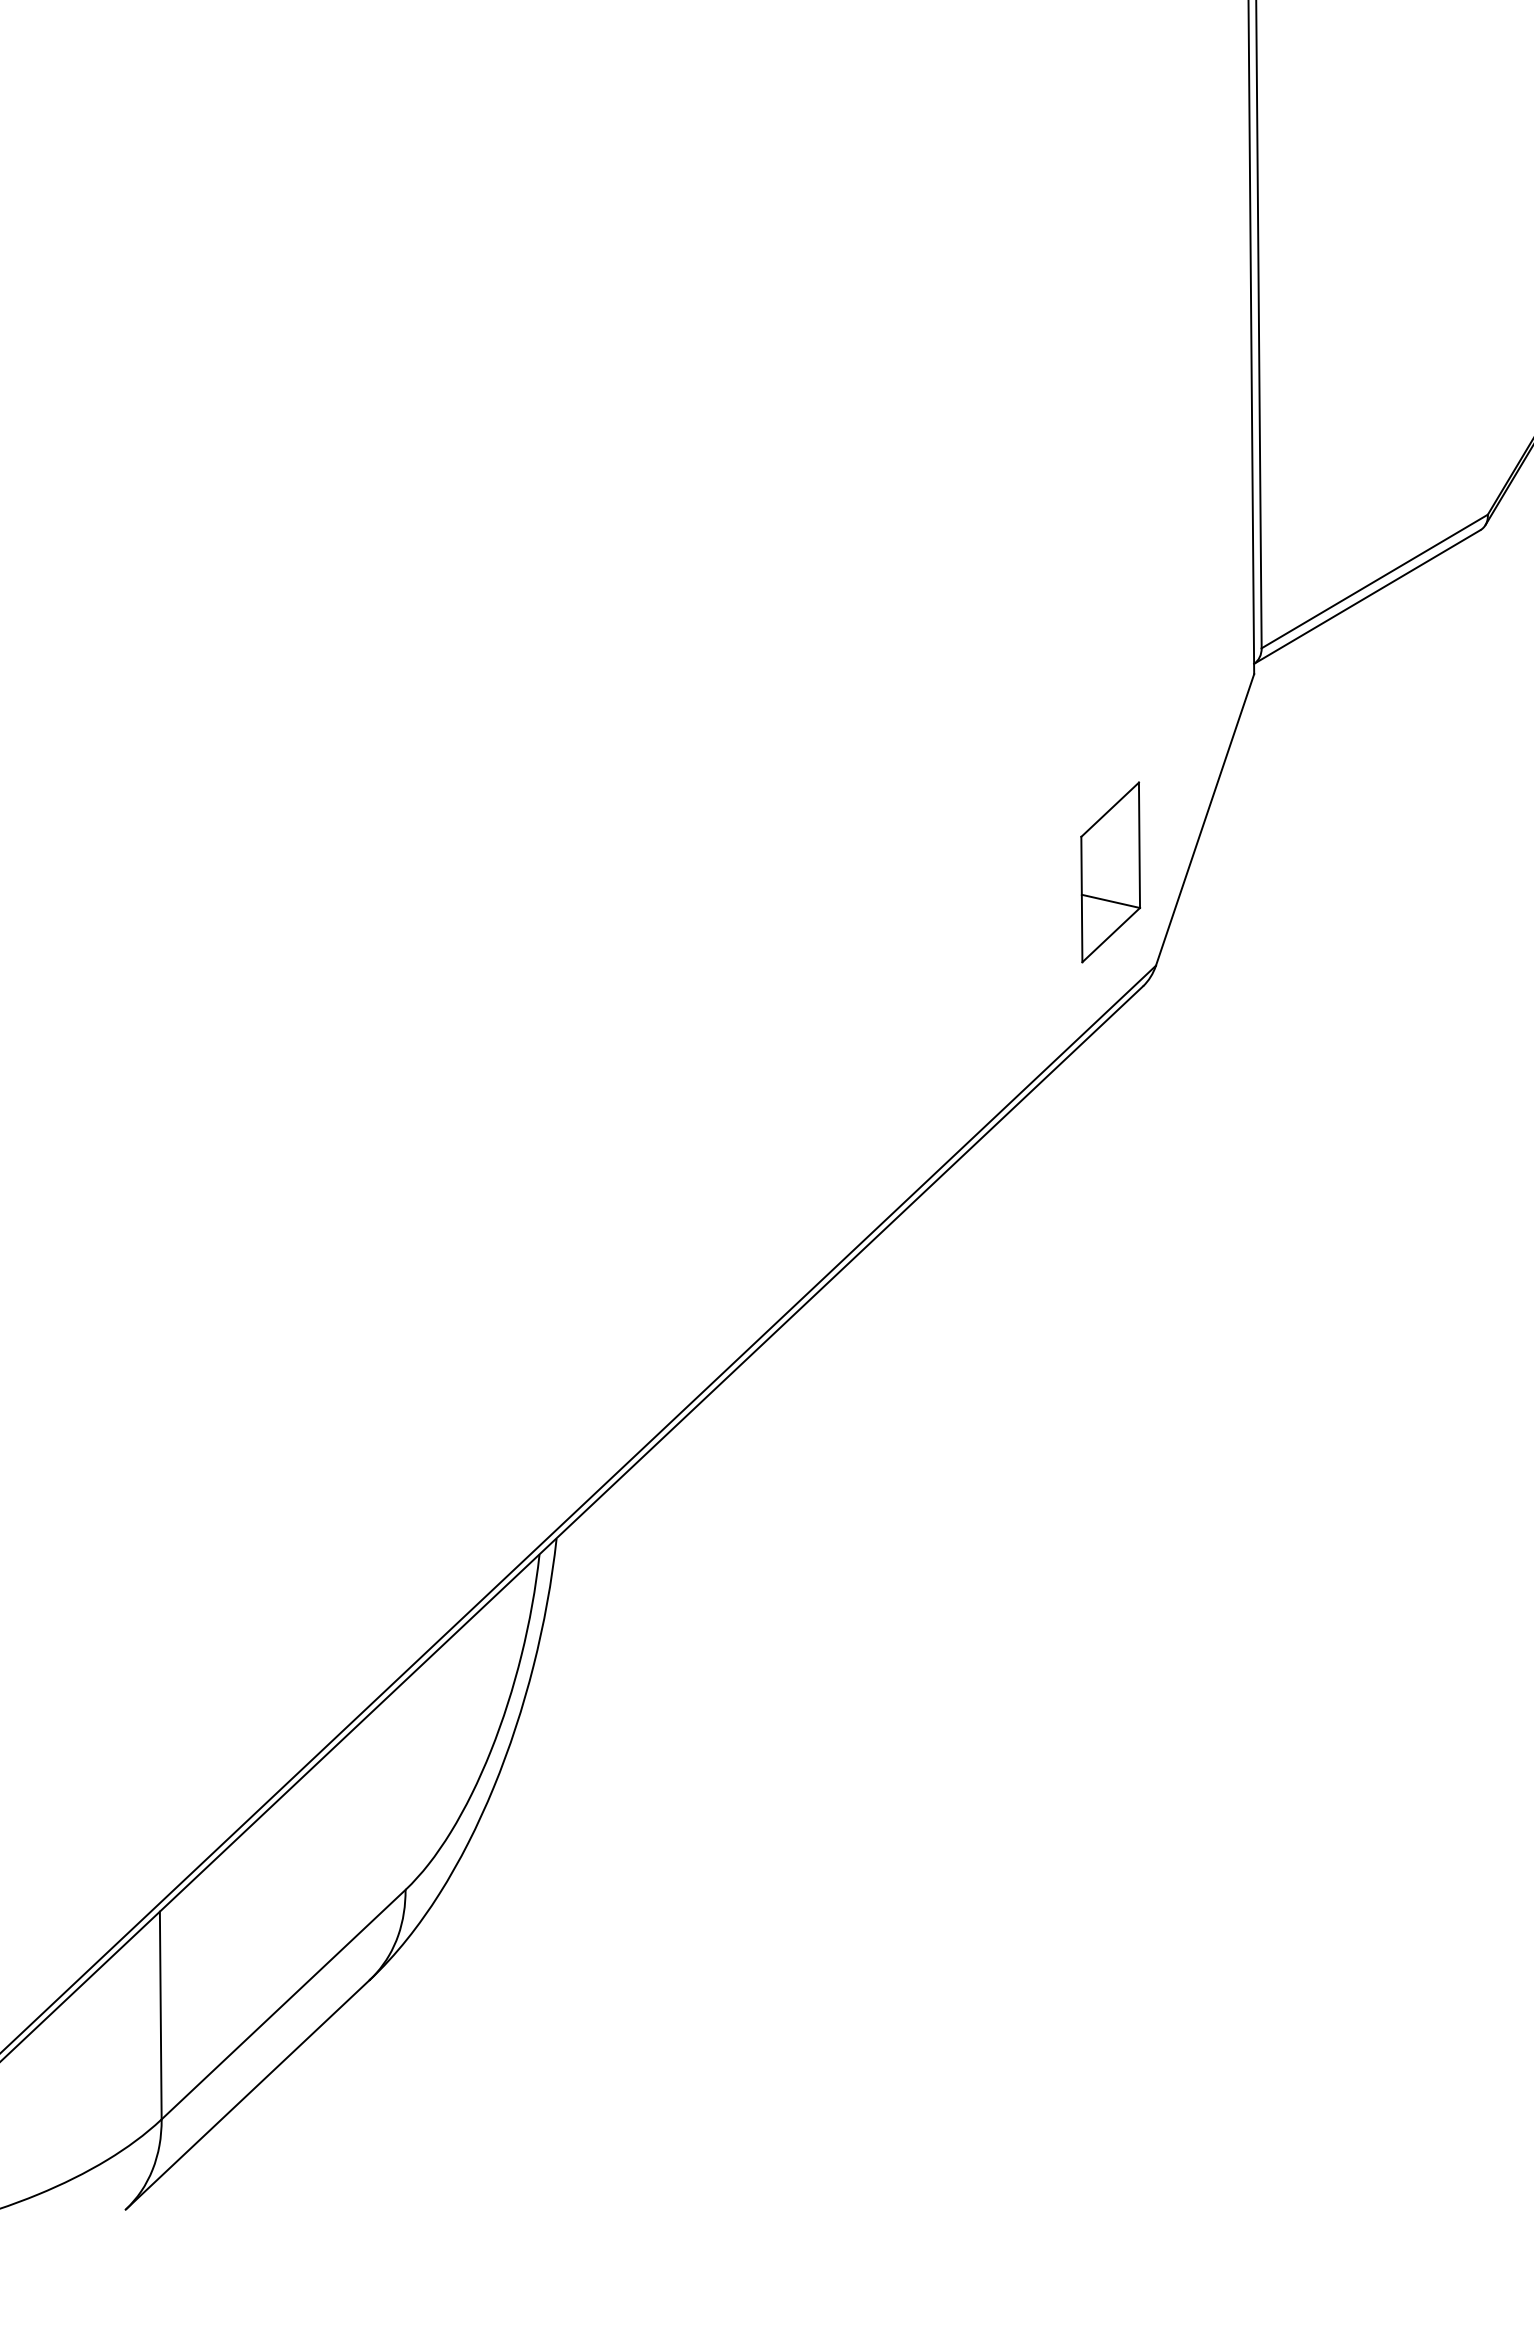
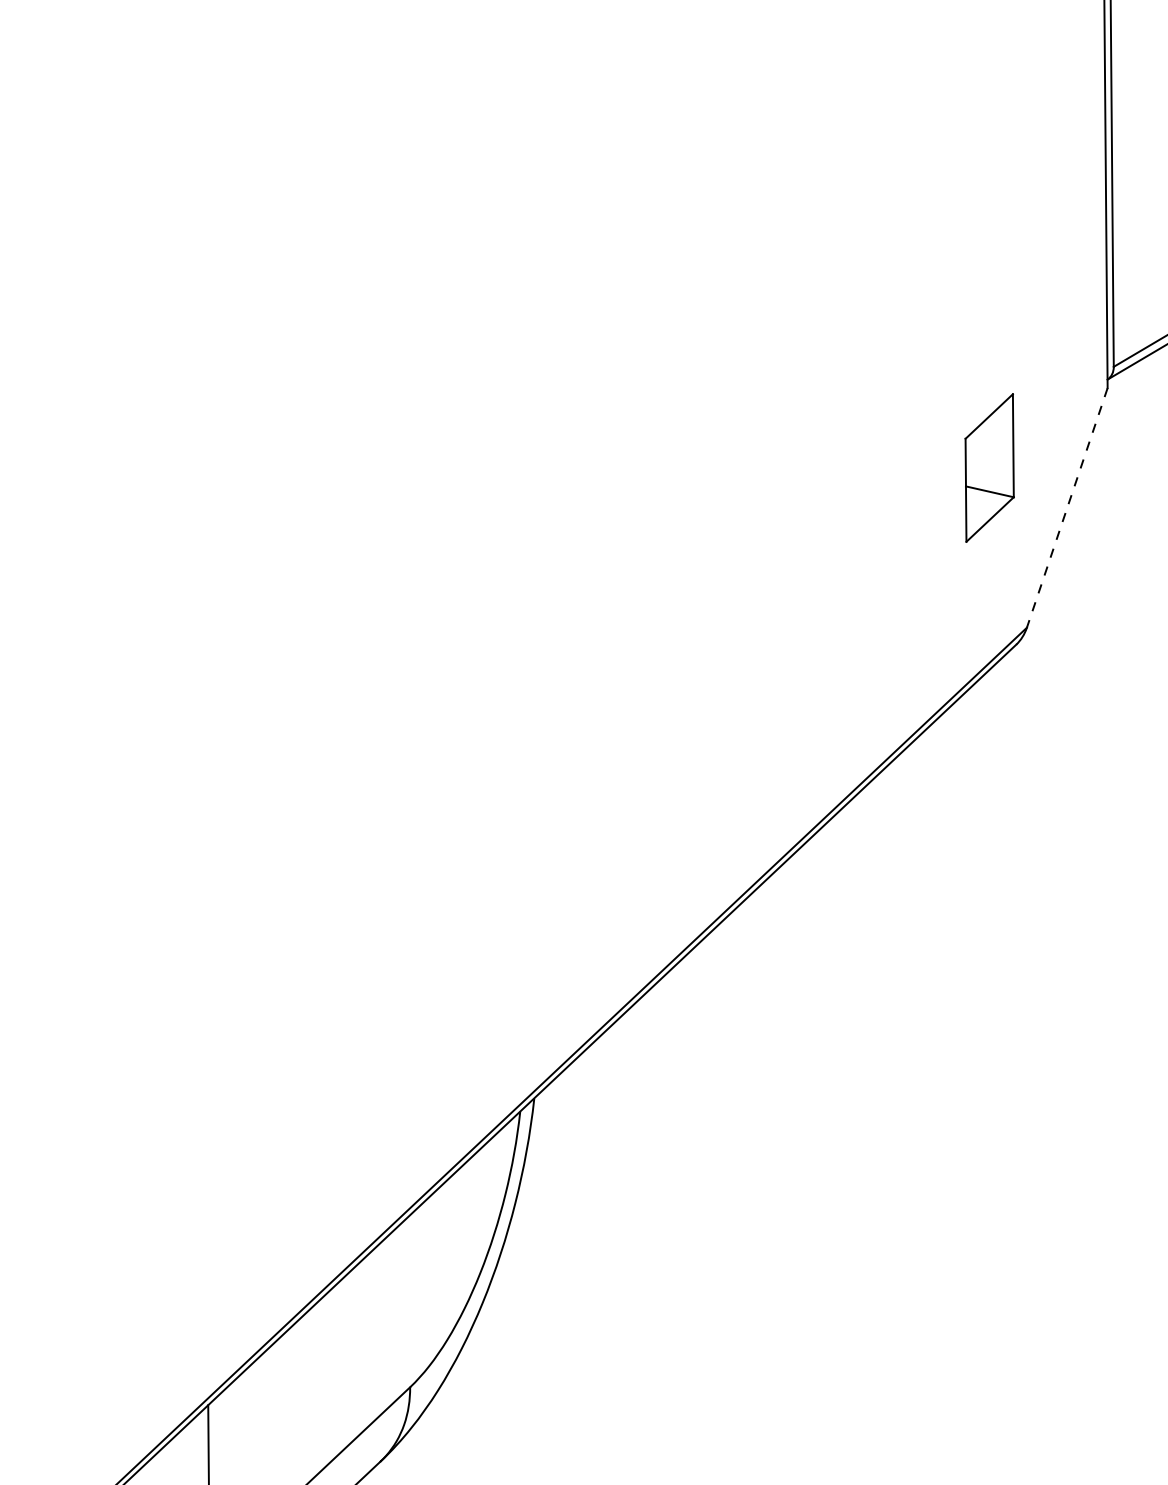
line: (1205, 819) -> (1067, 507), solid -> dashed
part: (1110, 872) -> (989, 468), moved

